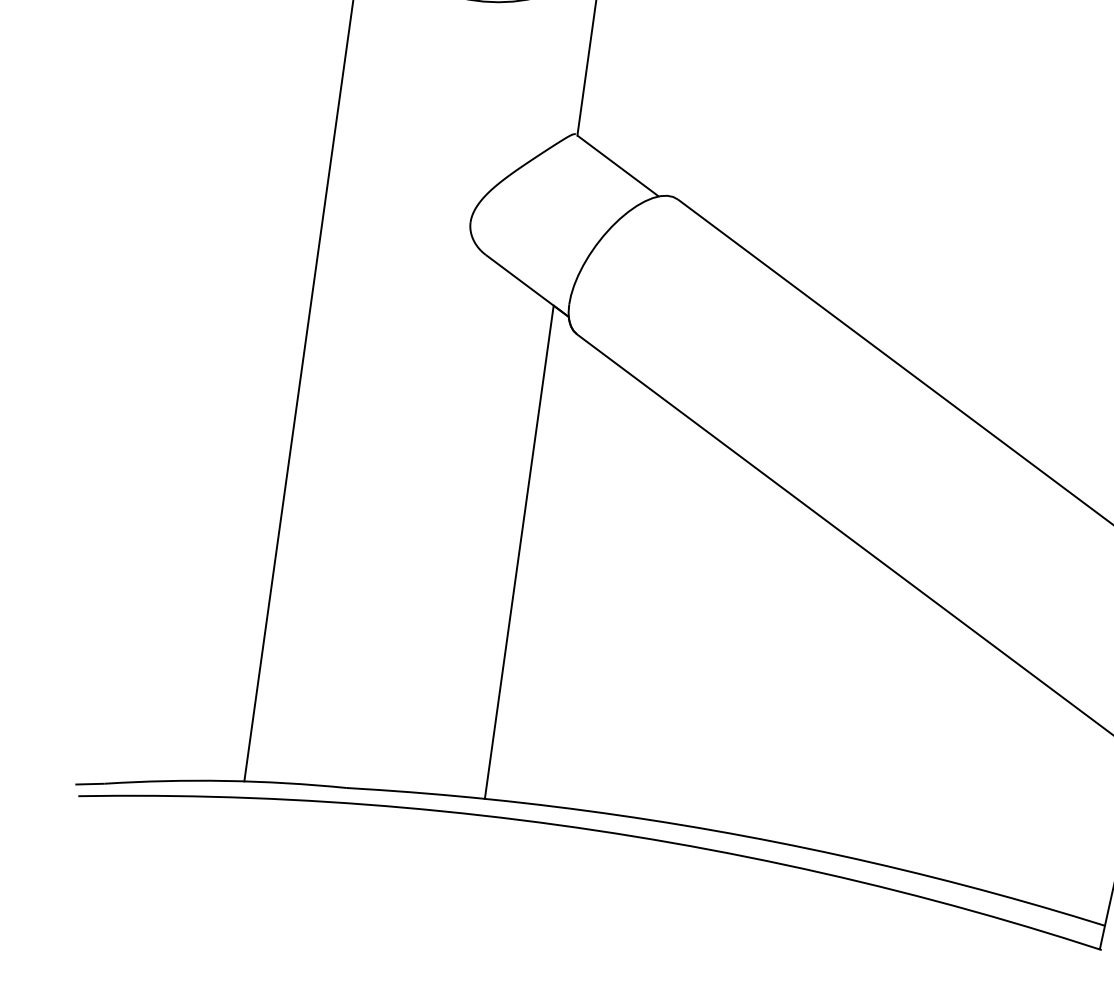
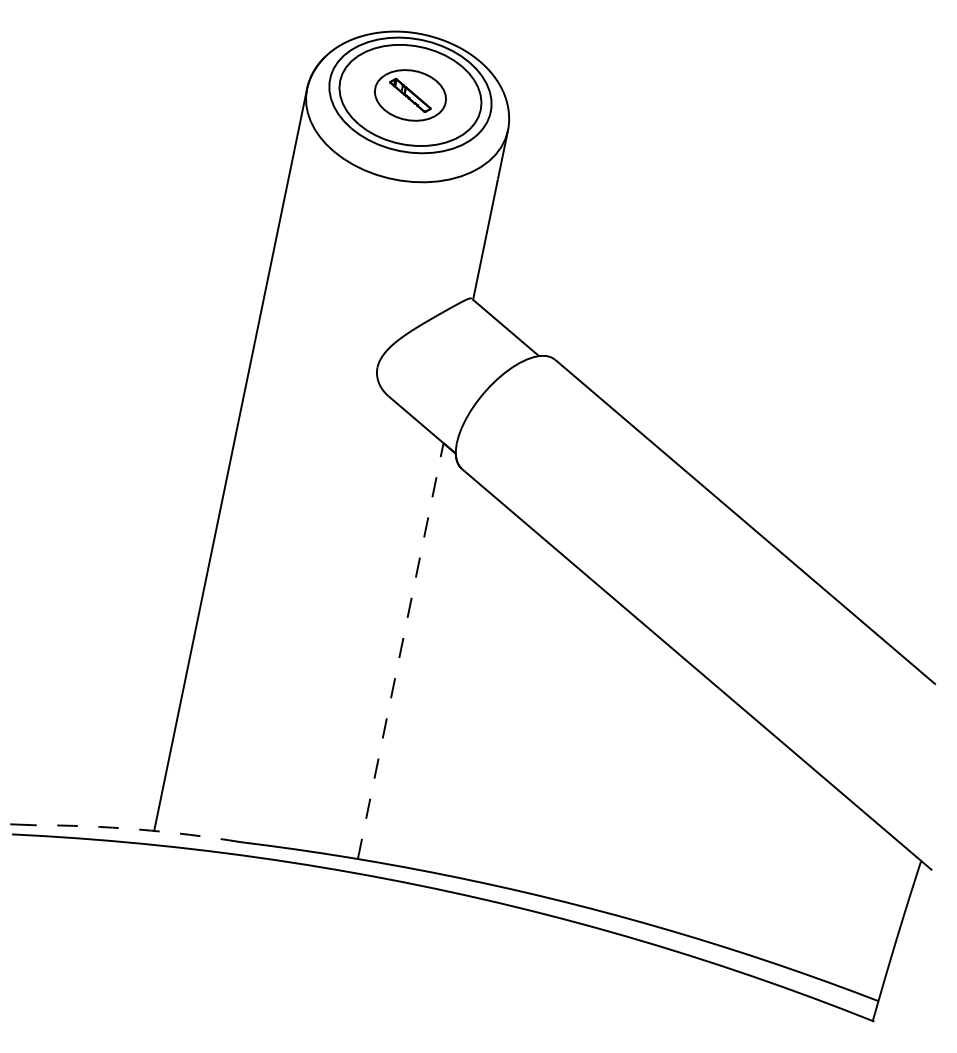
line: (518, 551) -> (400, 650), solid -> dashed
arc: (225, 780) -> (138, 829), solid -> dashed

